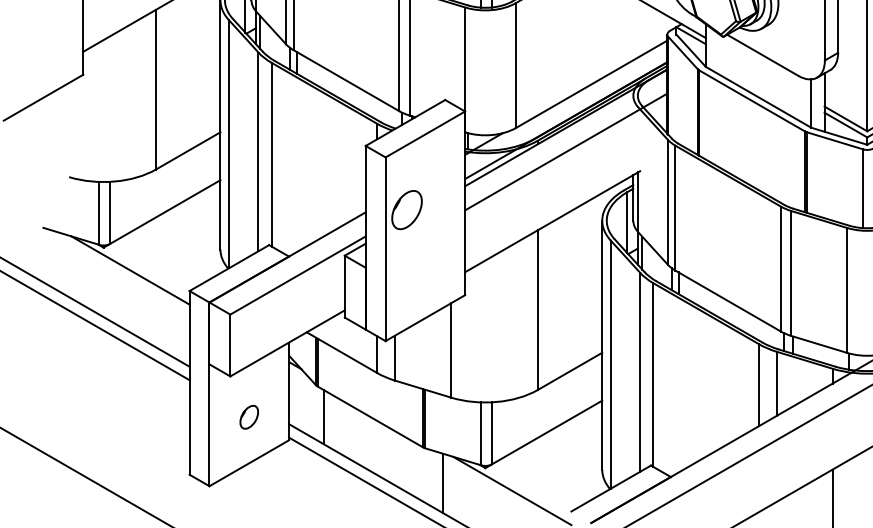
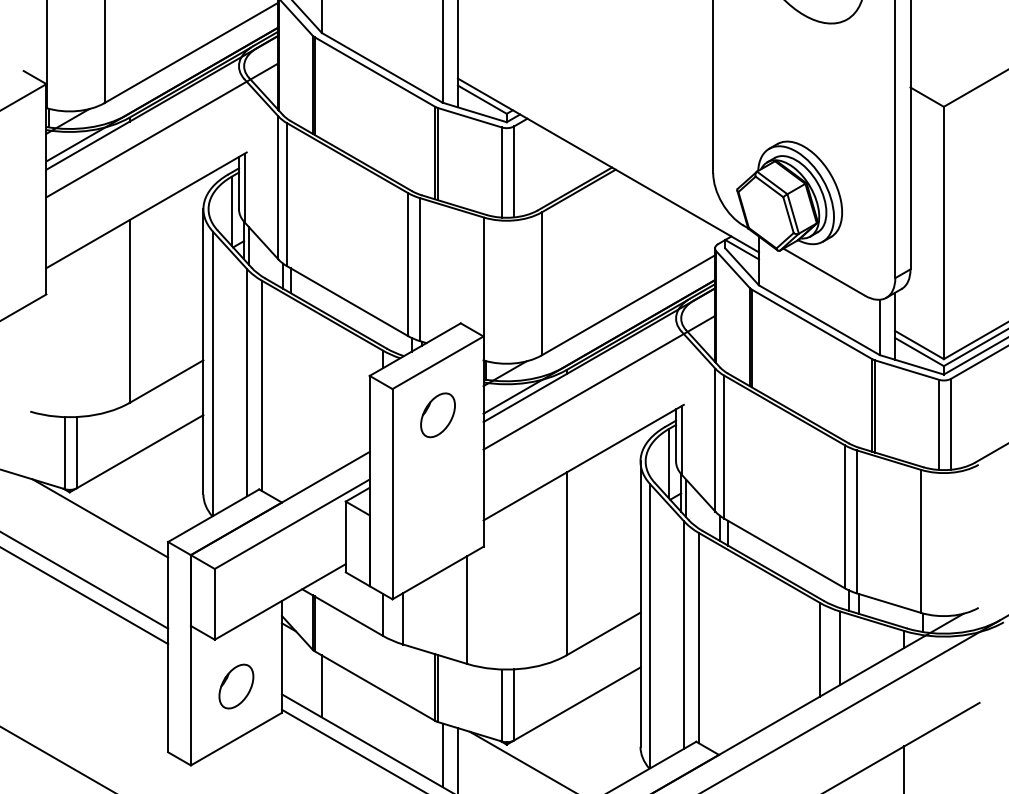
part: (406, 210) -> (437, 415), moved
part: (249, 417) -> (236, 686), size x1.67
line: (429, 477) -> (442, 755), added

